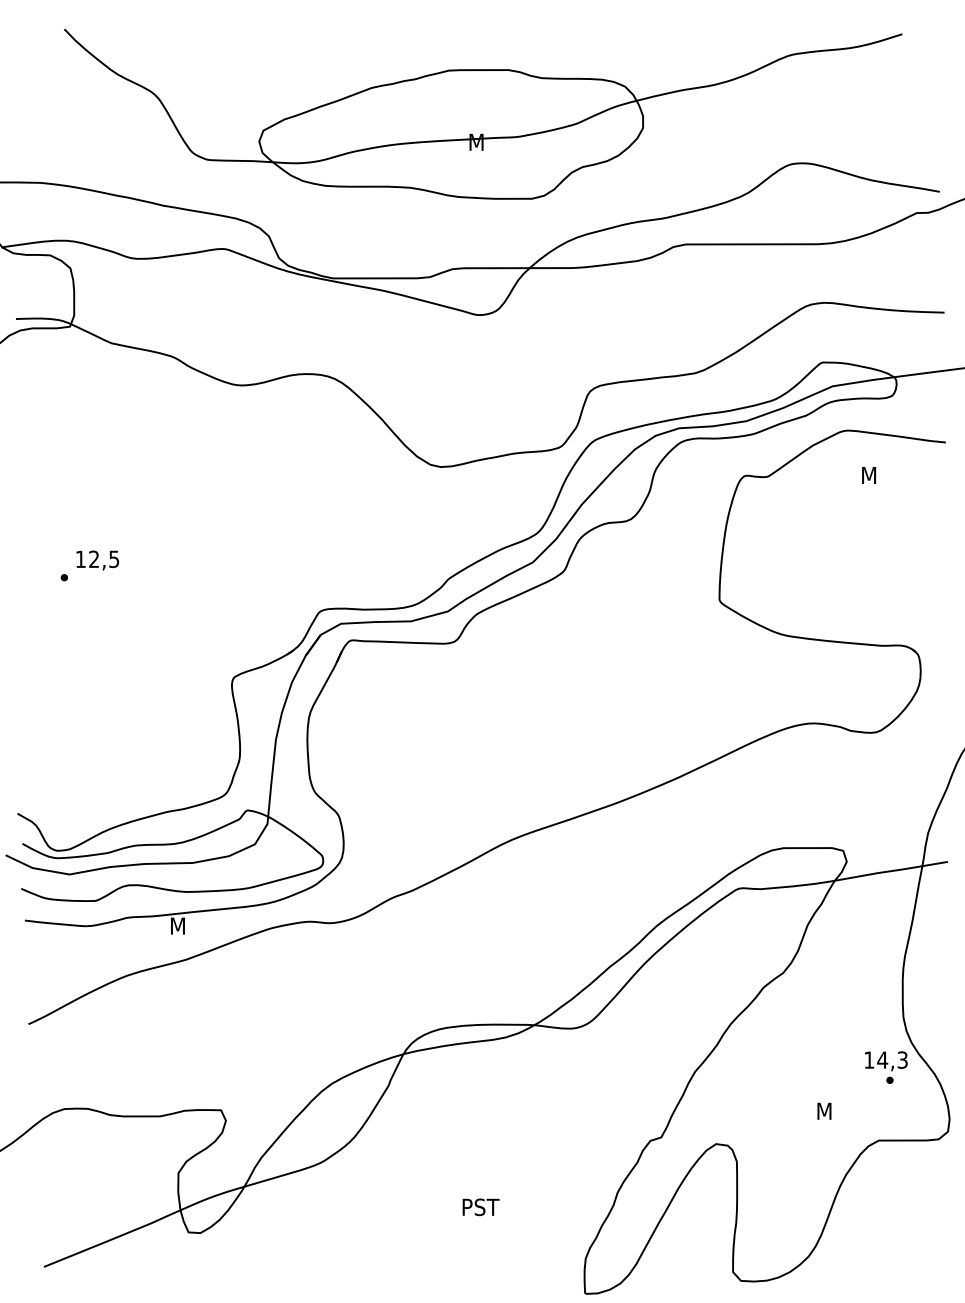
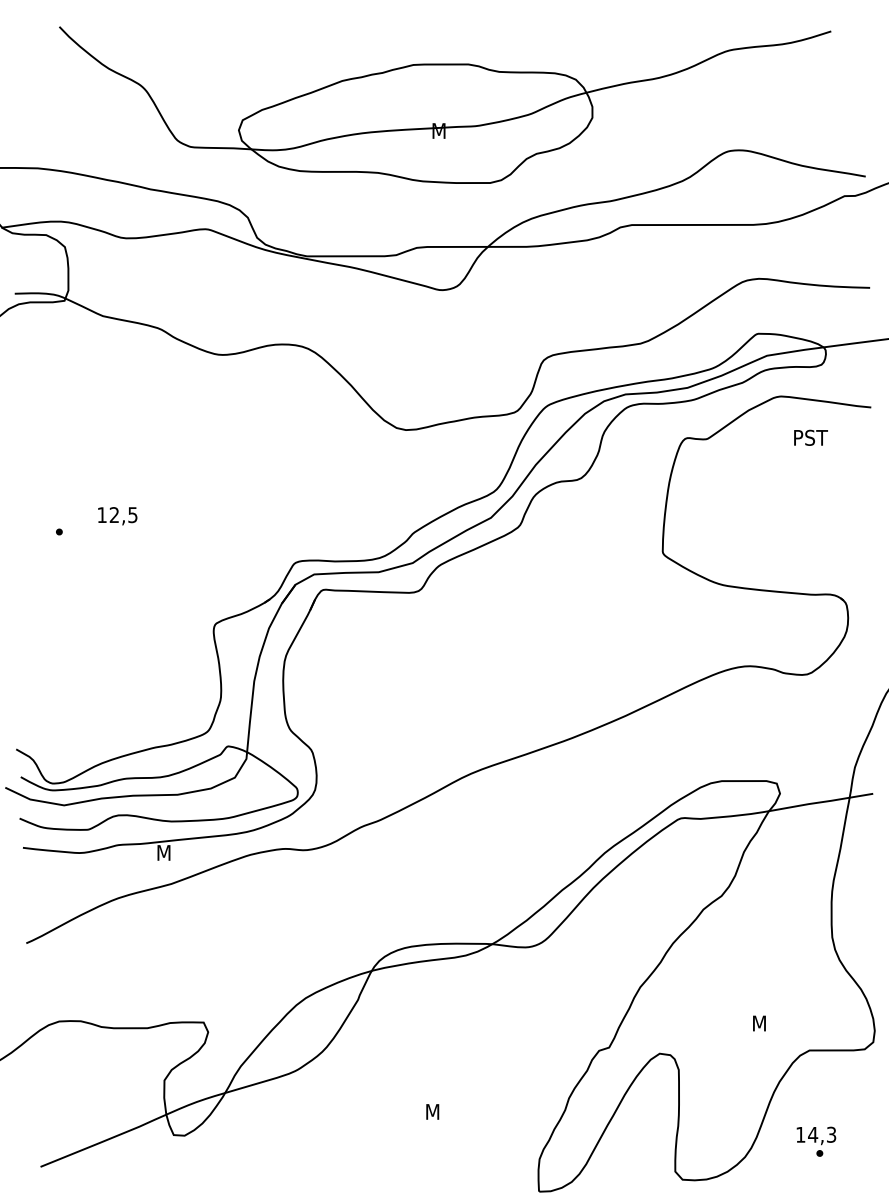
text: (881, 475) -> (812, 437), M -> PST
text: (97, 560) -> (117, 516), moved
part: (886, 1067) -> (816, 1141), moved
text: (481, 1207) -> (443, 1112), PST -> M

